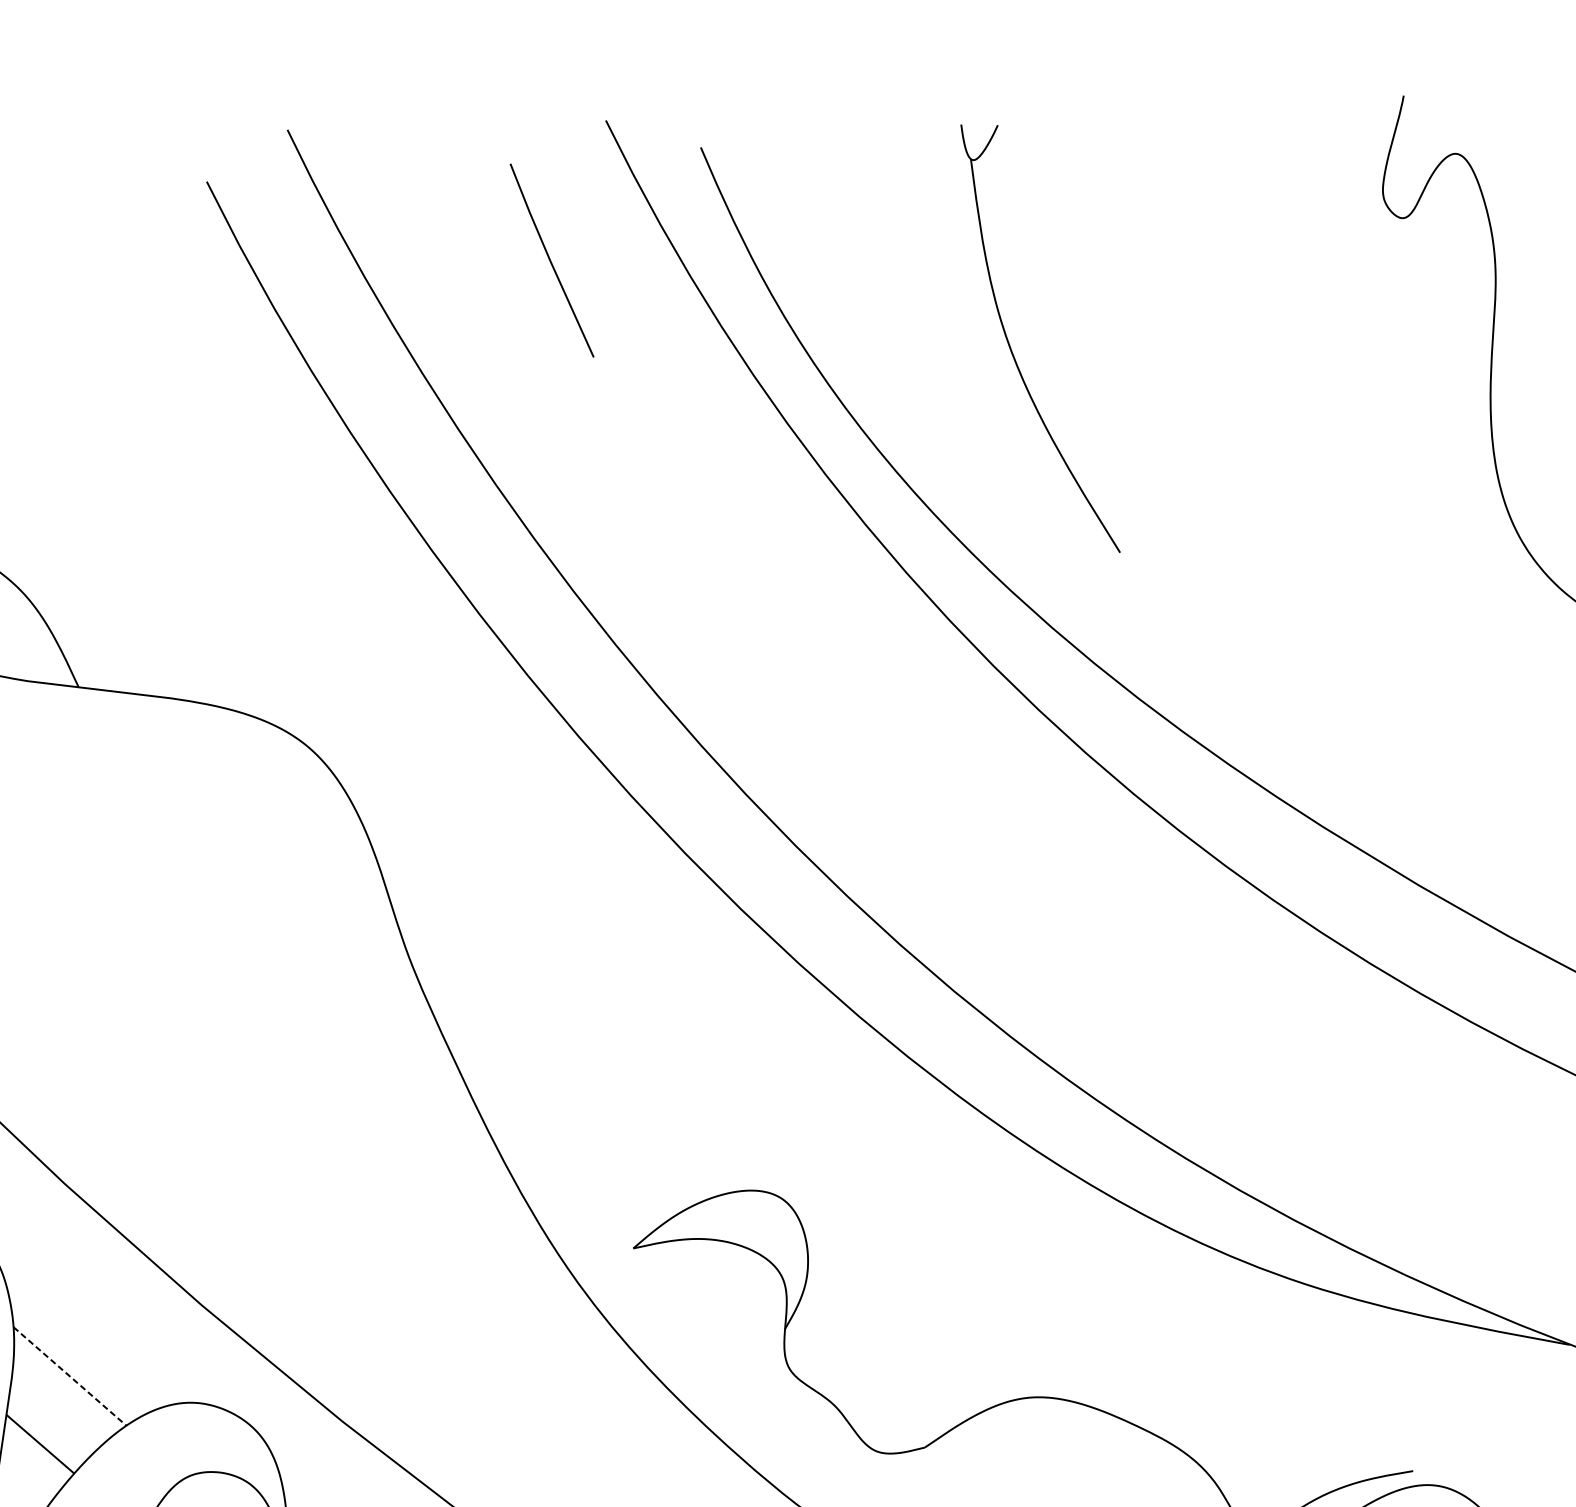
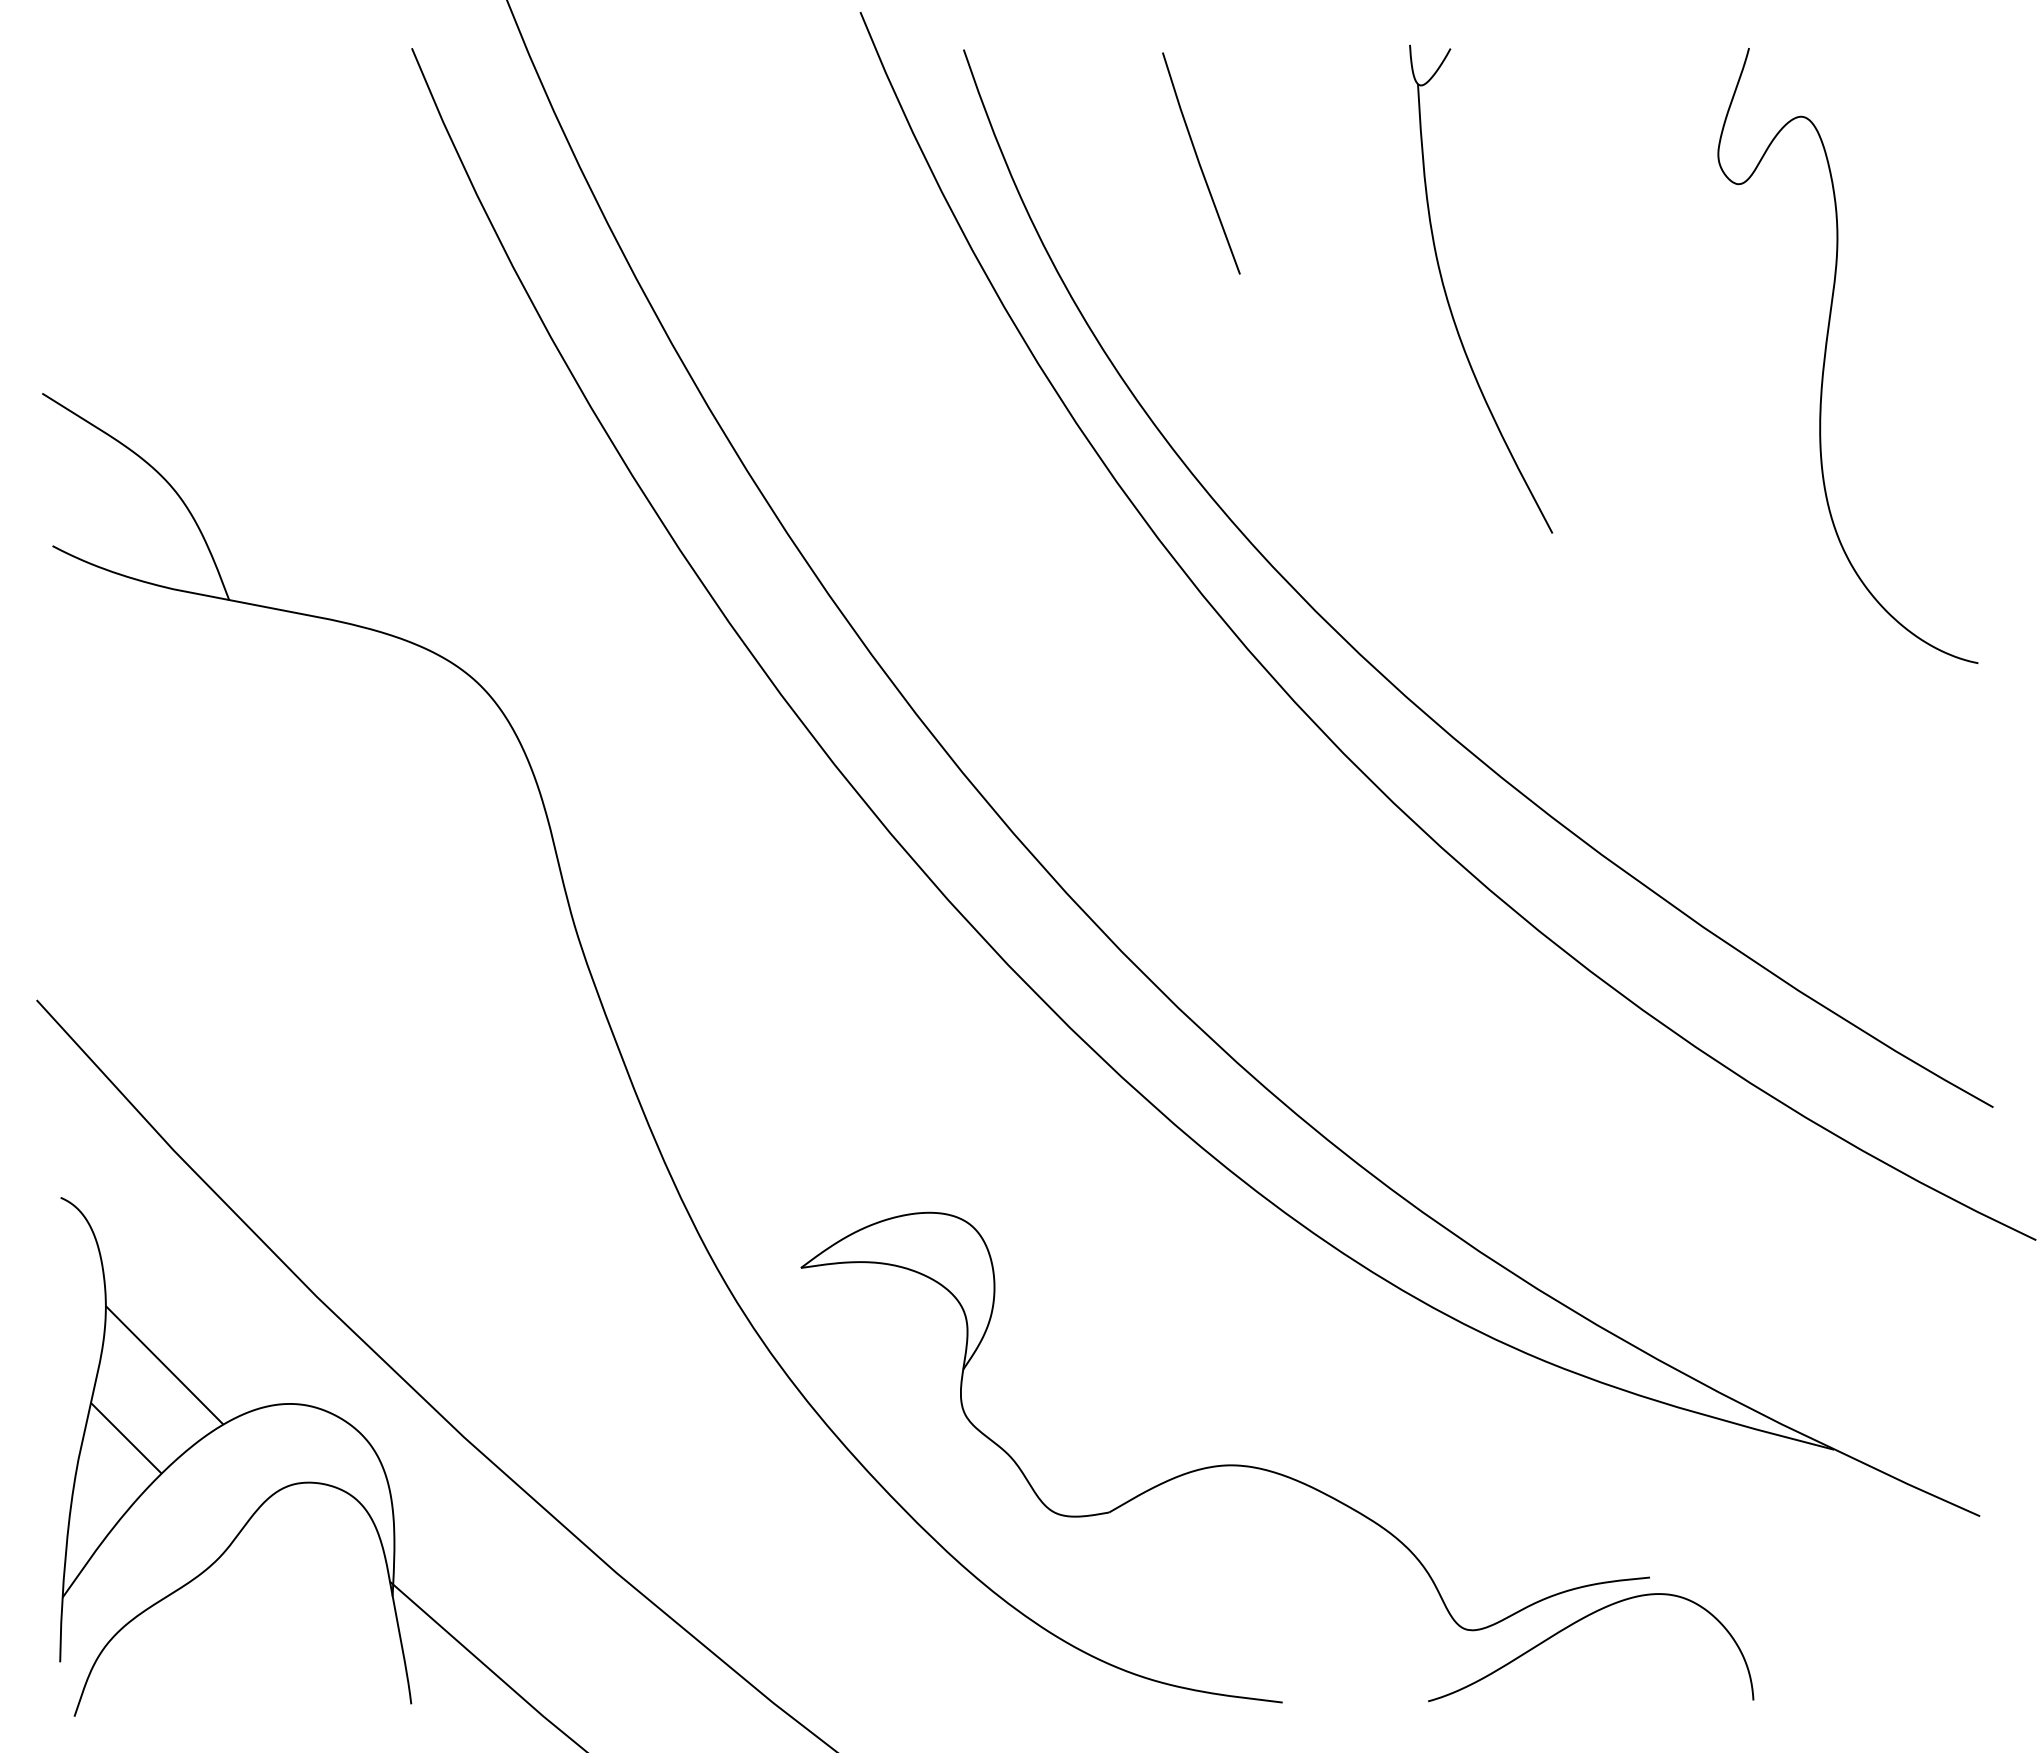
line: (551, 260) -> (1200, 163), moved
part: (1010, 346) -> (1447, 295), moved
line: (70, 1376) -> (165, 1365), dashed -> solid

